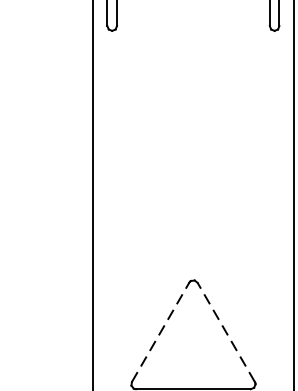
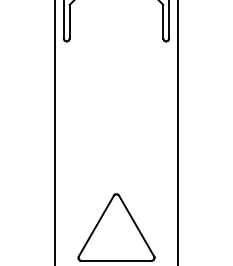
line: (160, 331) -> (96, 225), dashed -> solid
line: (226, 331) -> (136, 225), dashed -> solid

